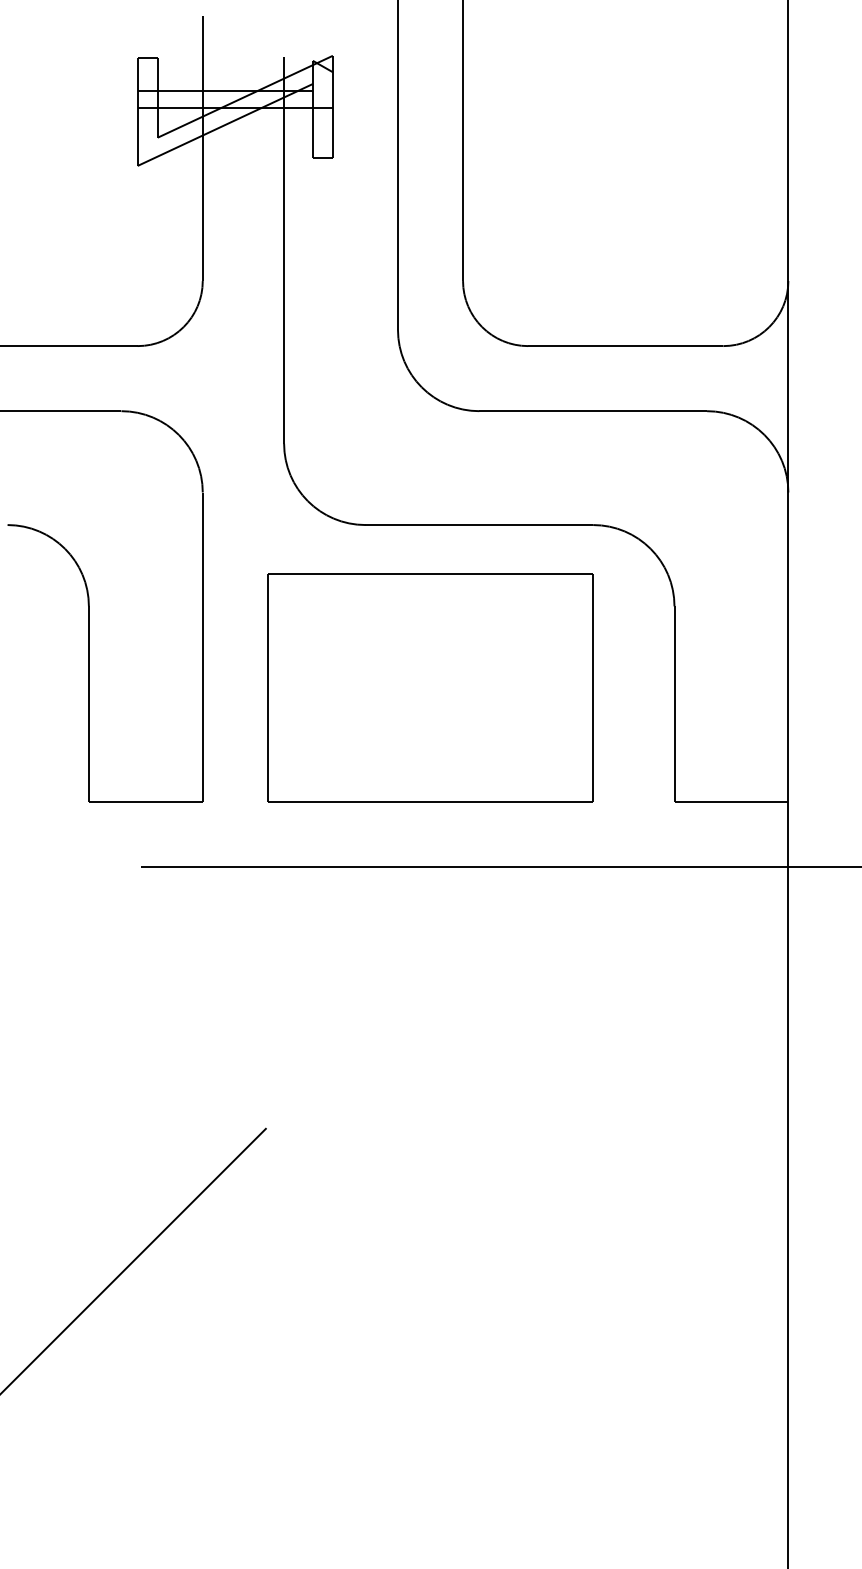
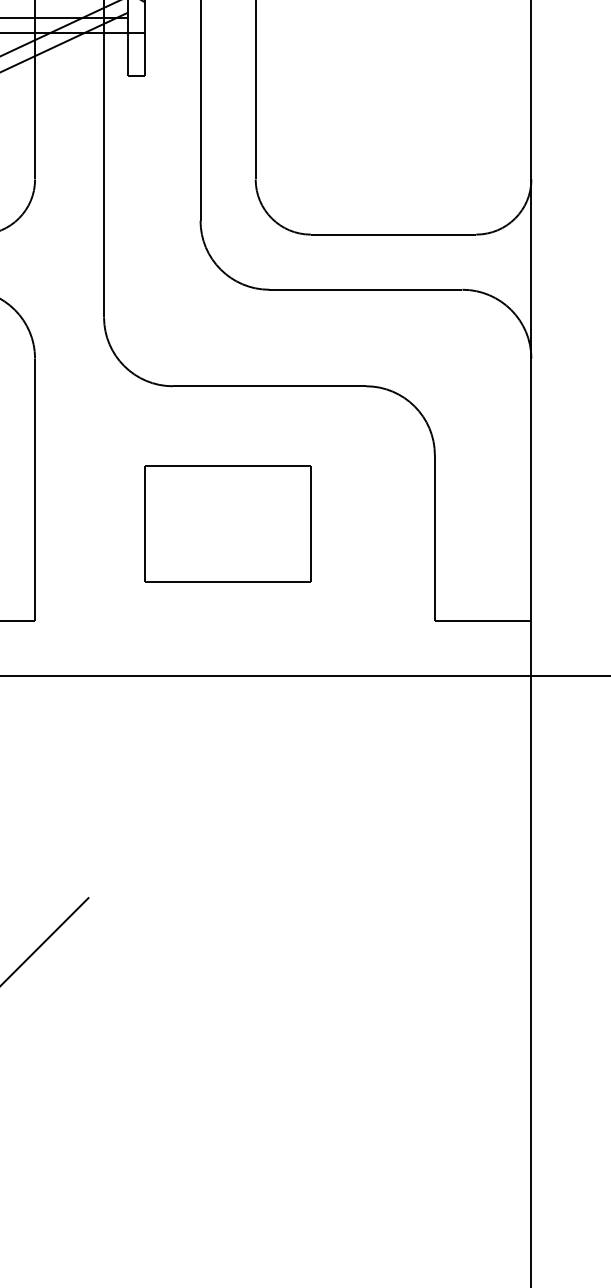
part: (430, 687) -> (228, 523), size x0.6

